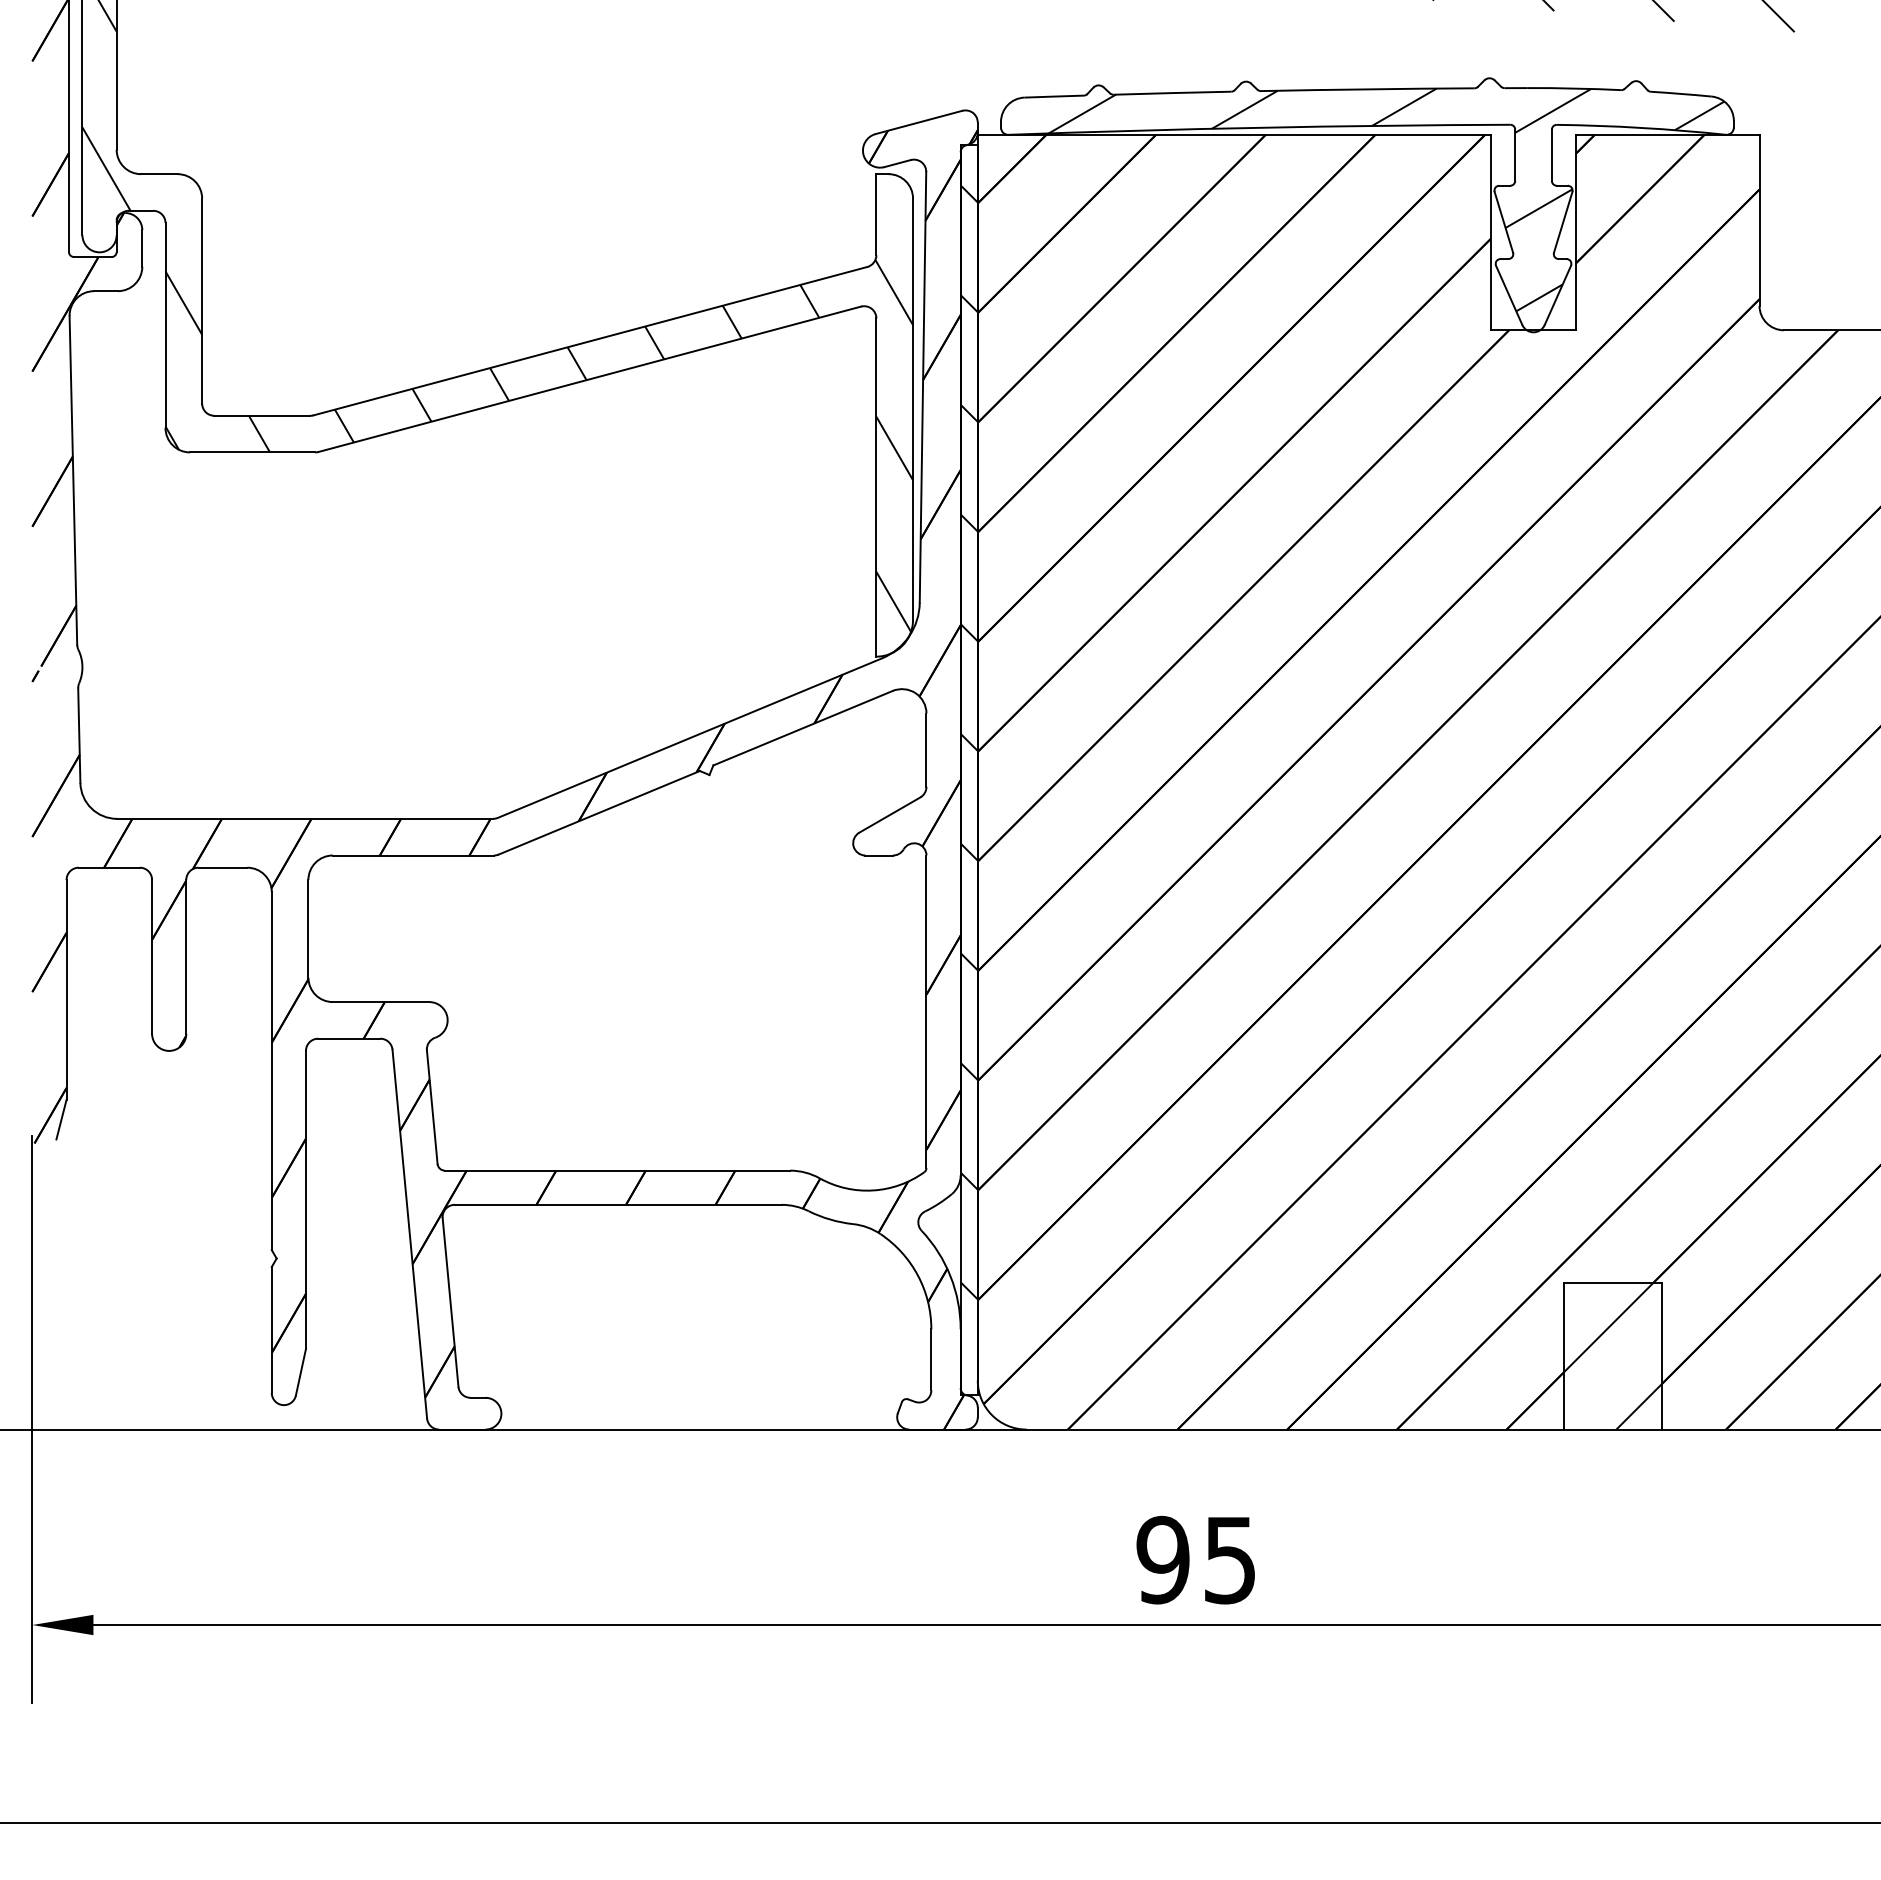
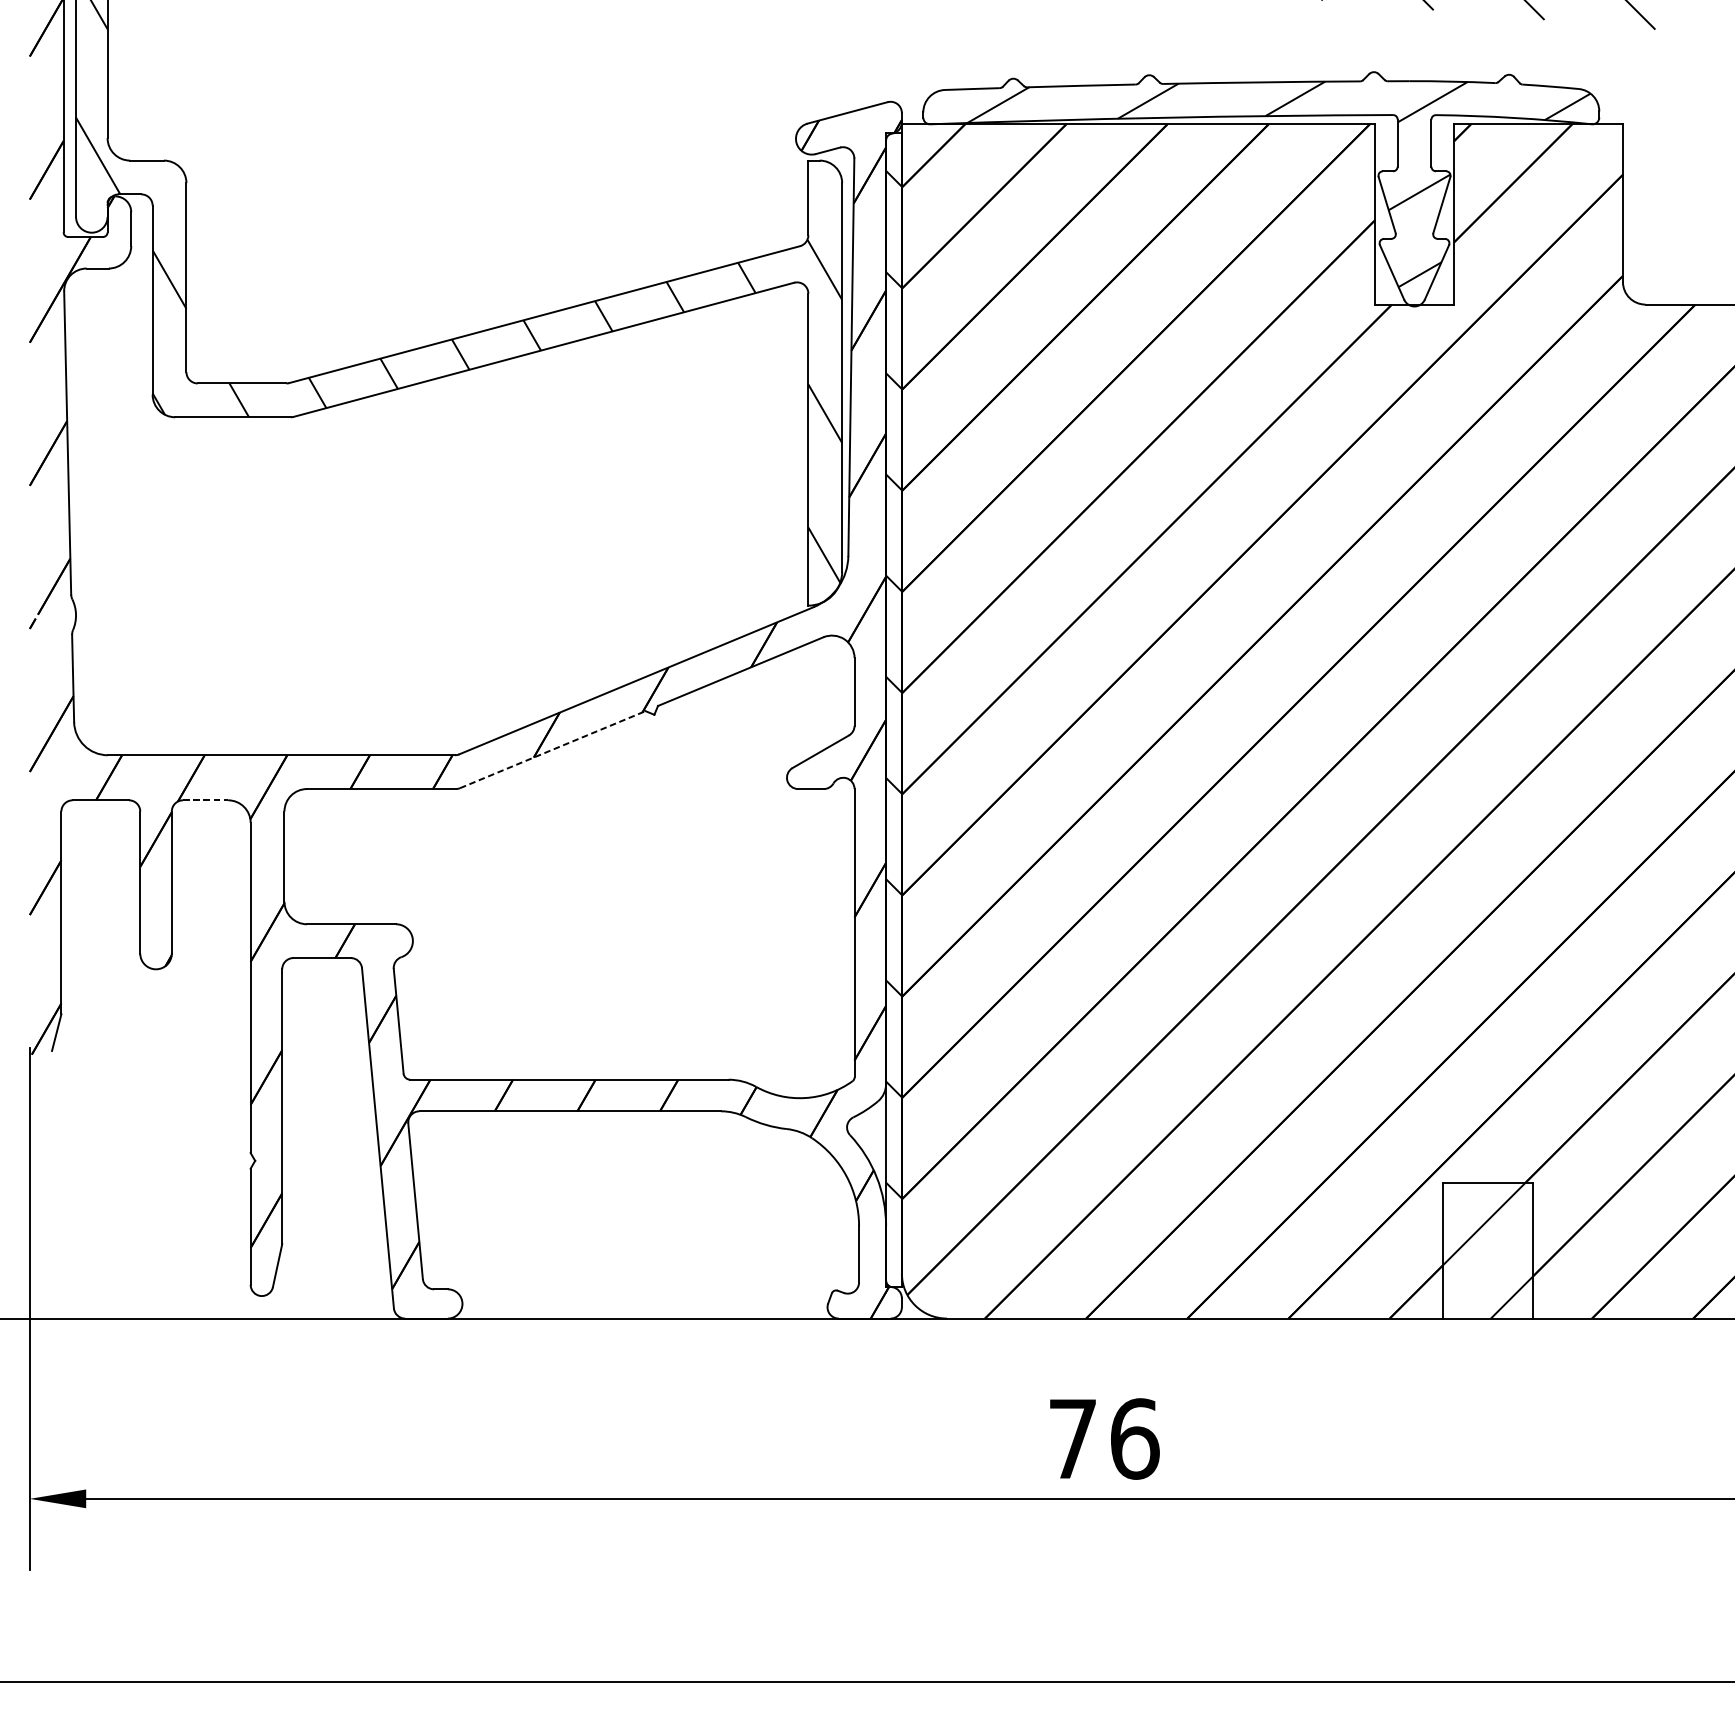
line: (599, 812) -> (552, 749), solid -> dashed
line: (223, 867) -> (206, 800), solid -> dashed
text: (1196, 1559) -> (1103, 1438), 95 -> 76

